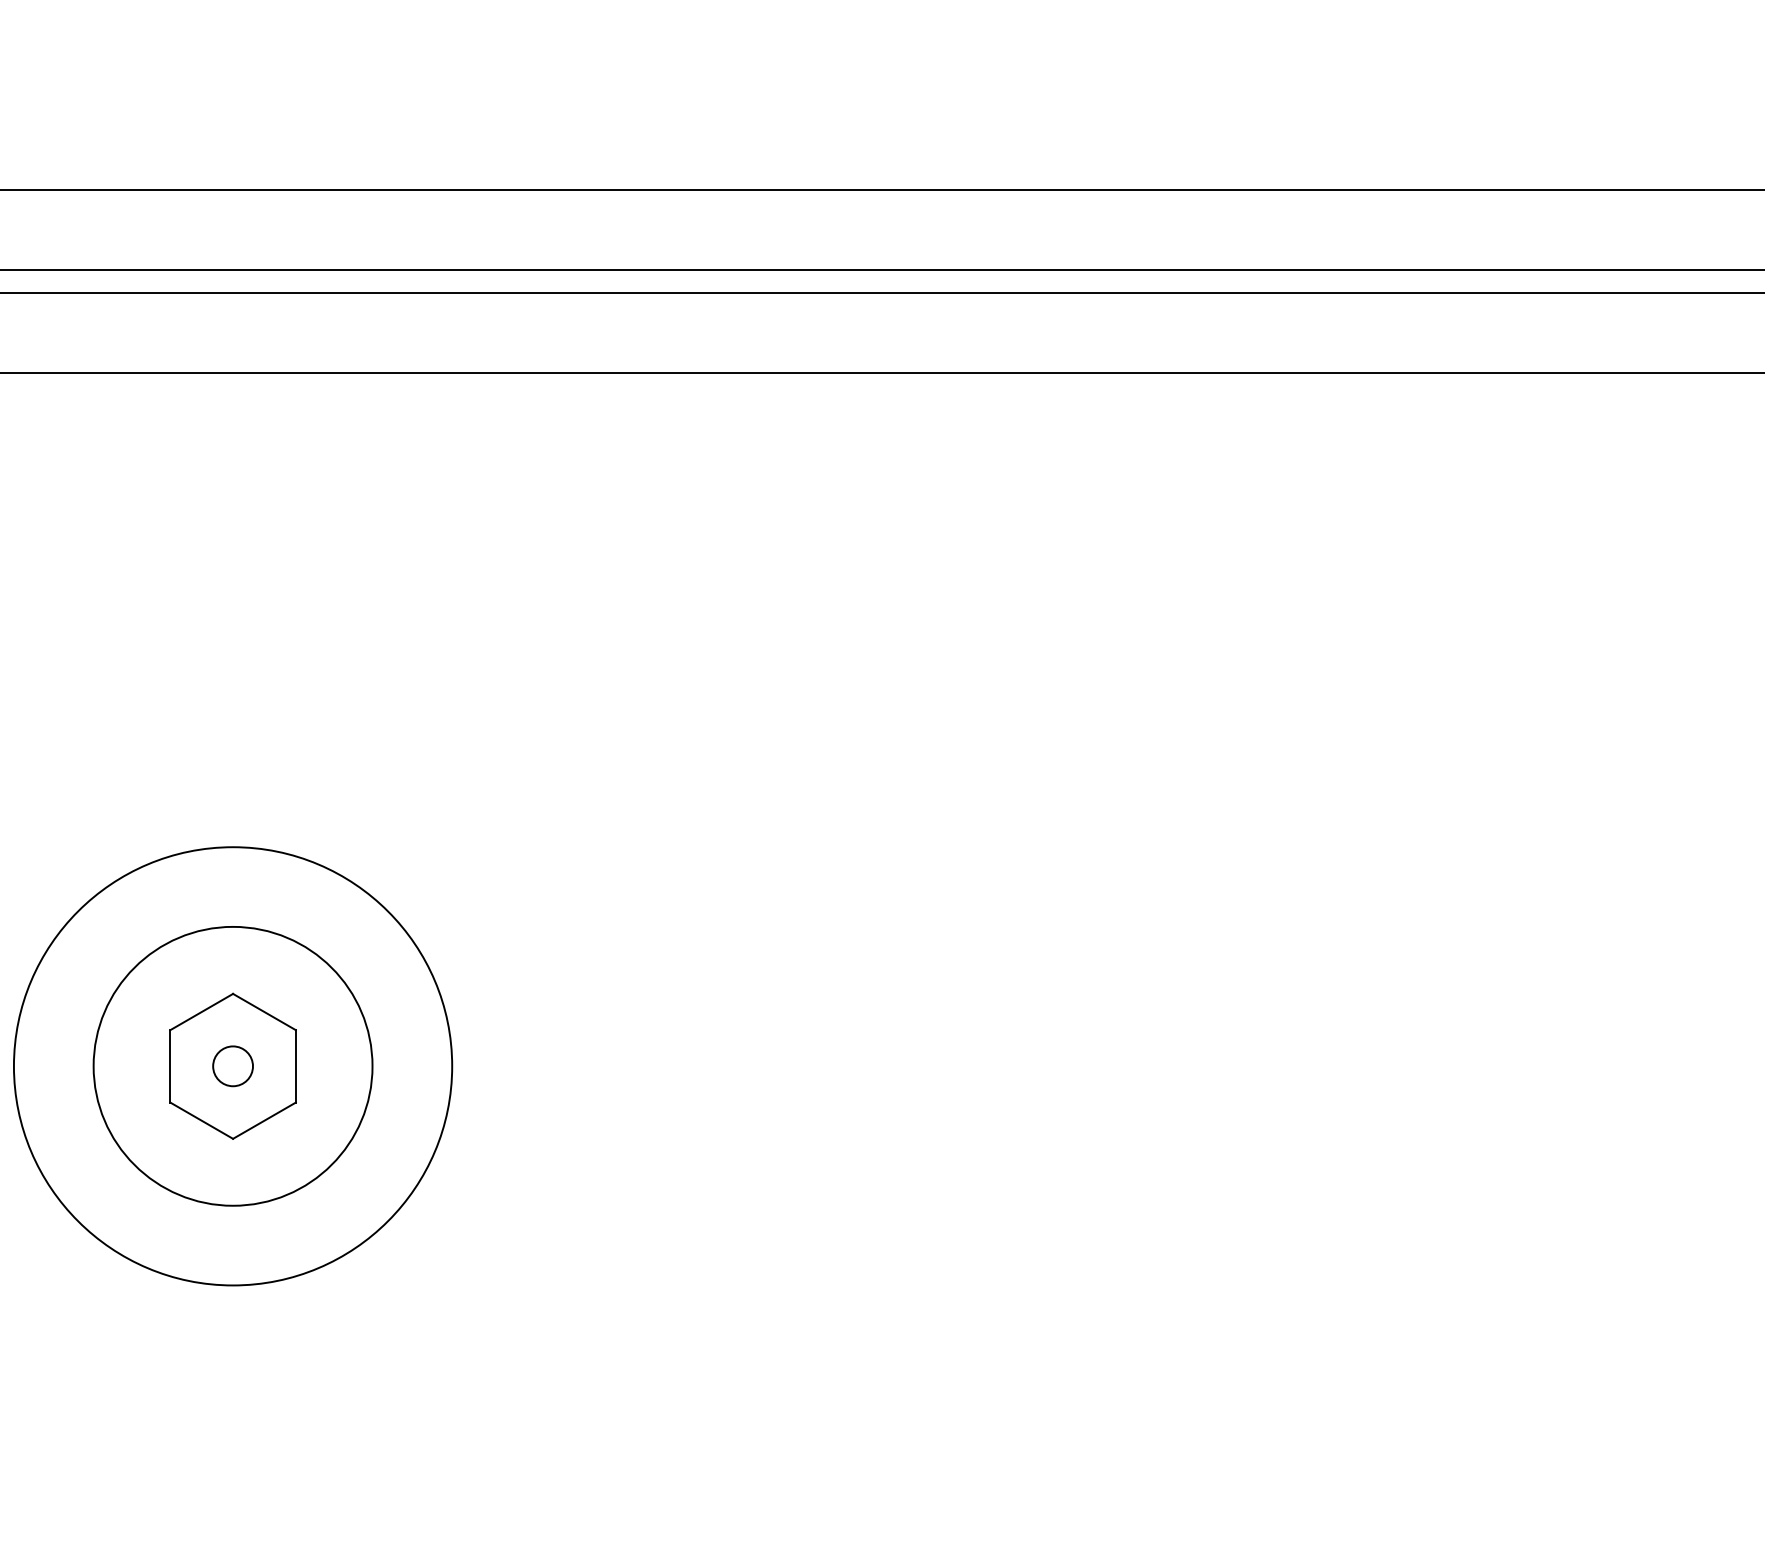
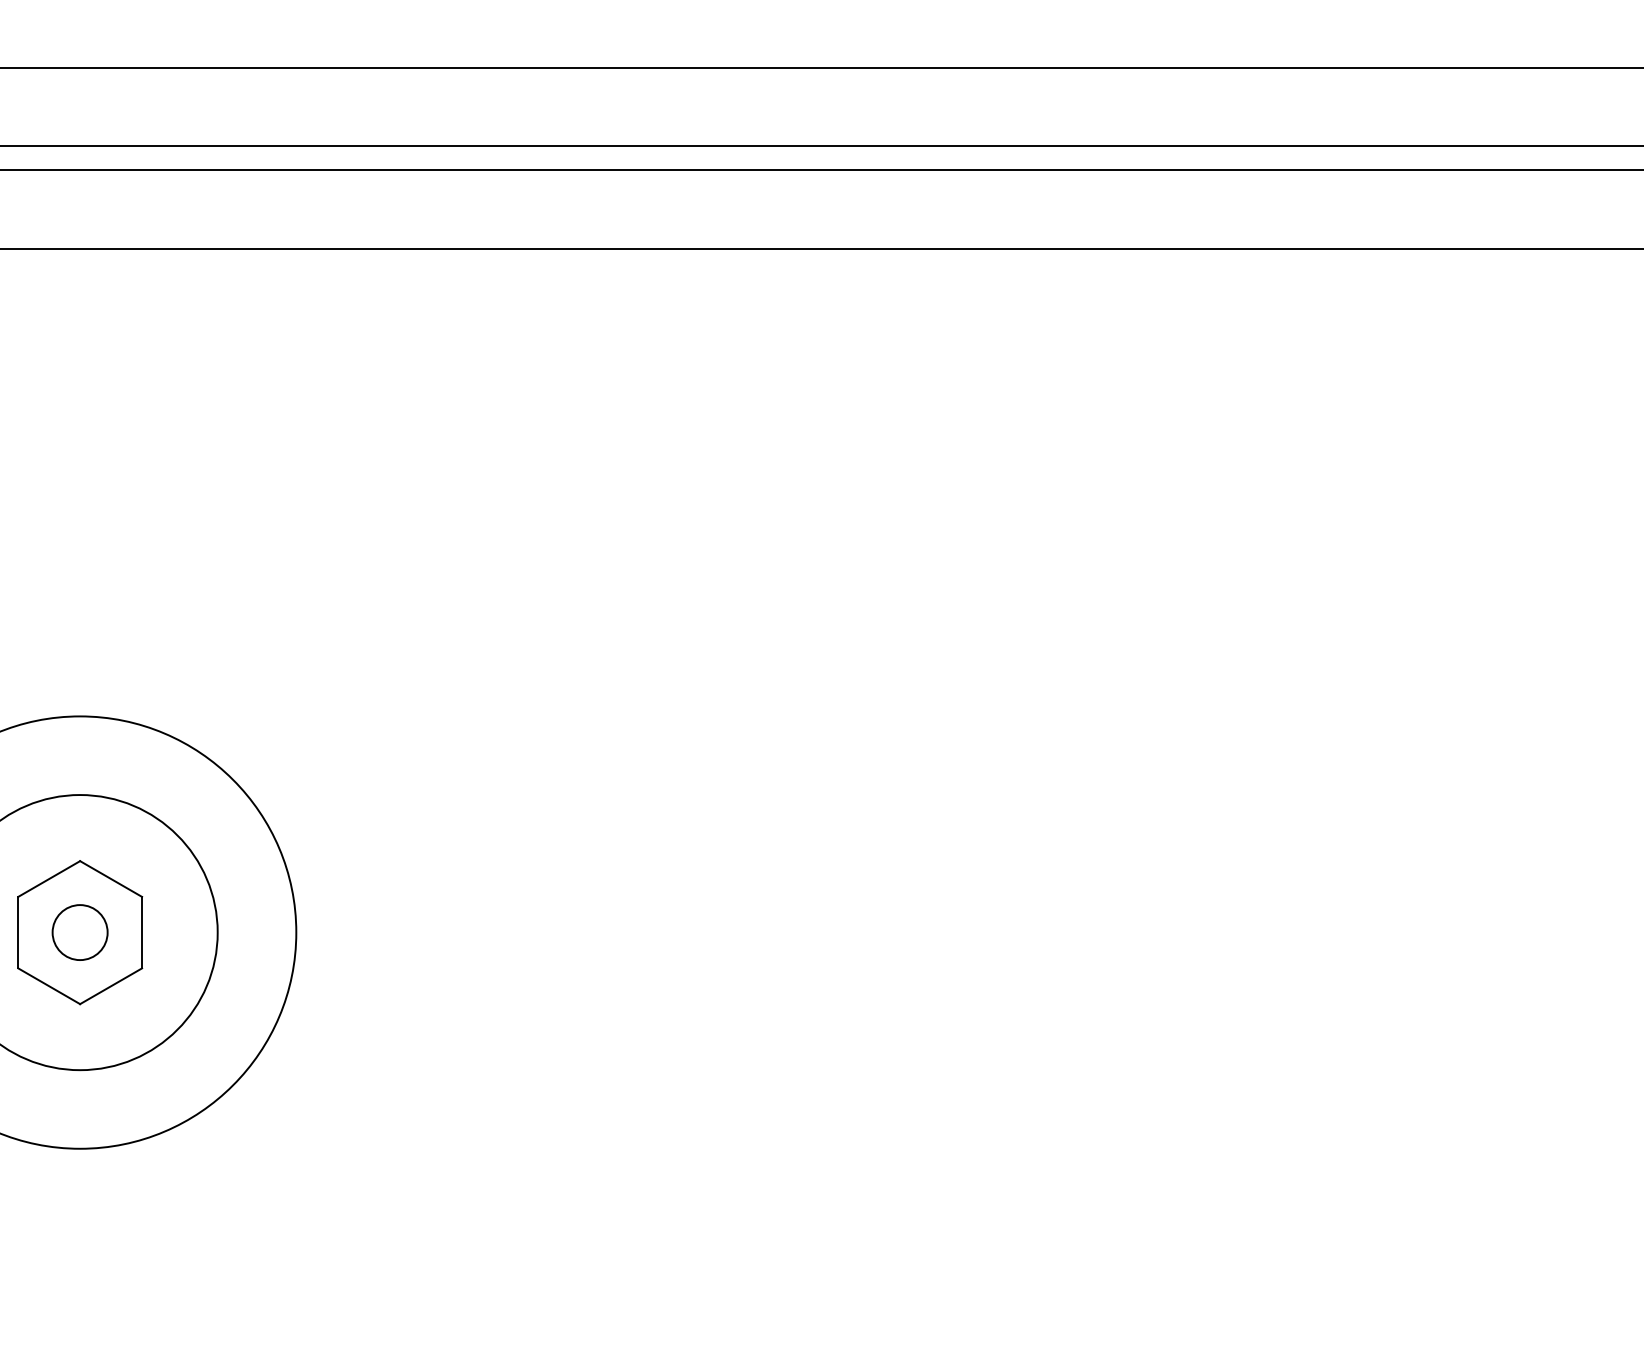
circle: (233, 1066) -> (80, 932), size x1.4

